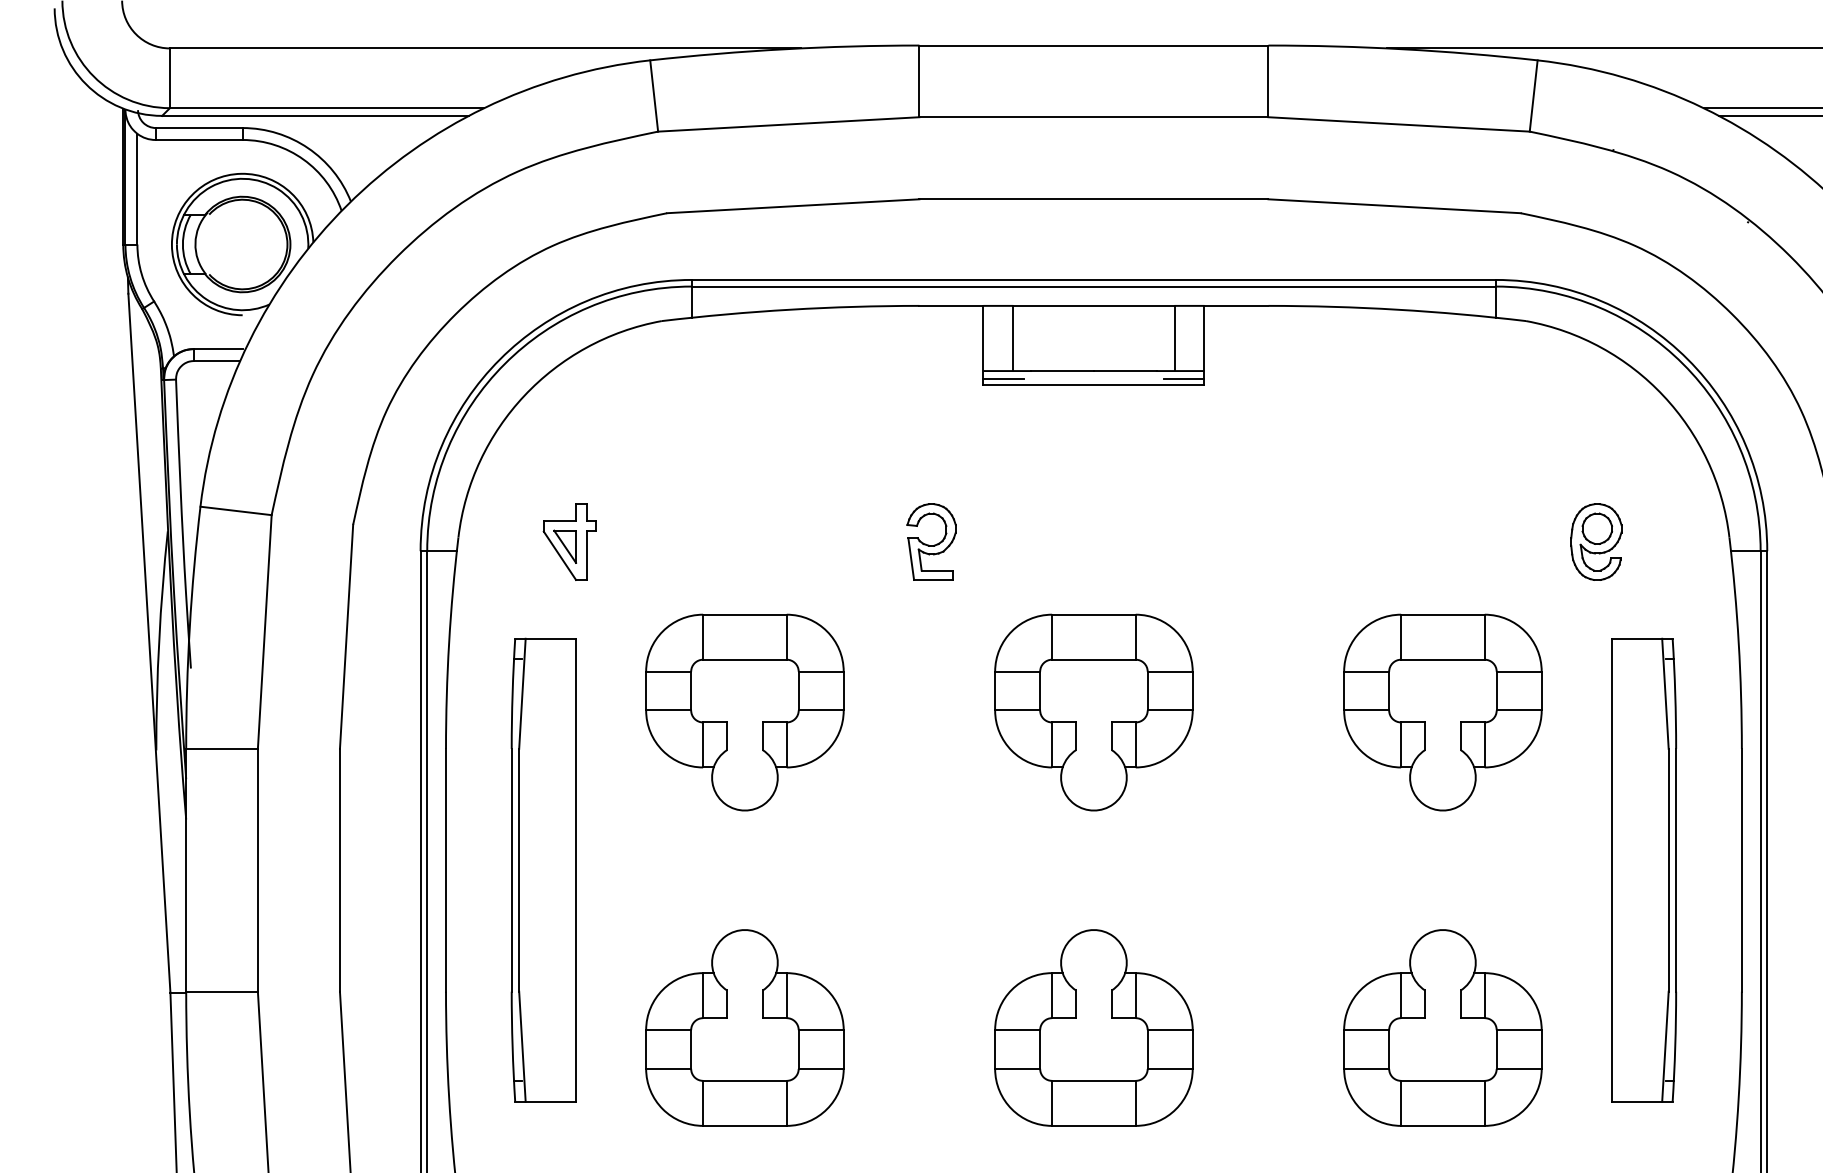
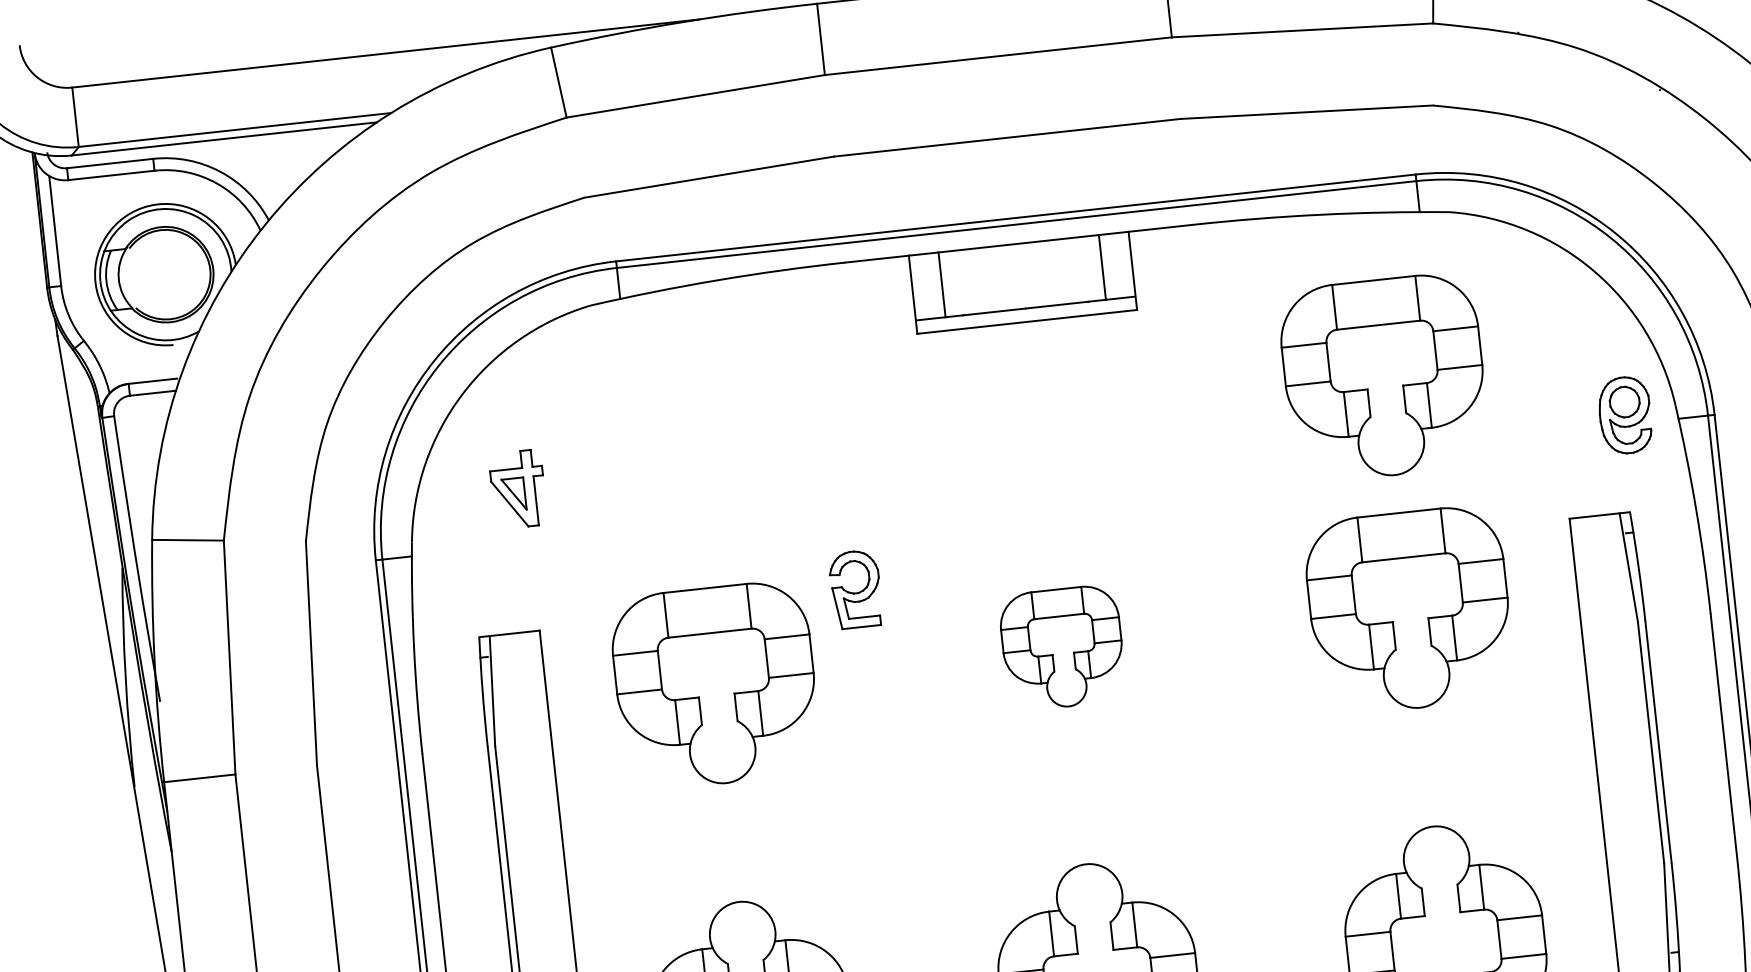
line: (1003, 378) -> (936, 325), removed
line: (1184, 378) -> (1116, 306), removed
part: (1442, 478) -> (1383, 377), added
part: (569, 541) -> (517, 488), moved
part: (931, 541) -> (855, 588), moved
part: (1596, 541) -> (1625, 414), moved
part: (1093, 712) -> (1062, 648), size x0.6

